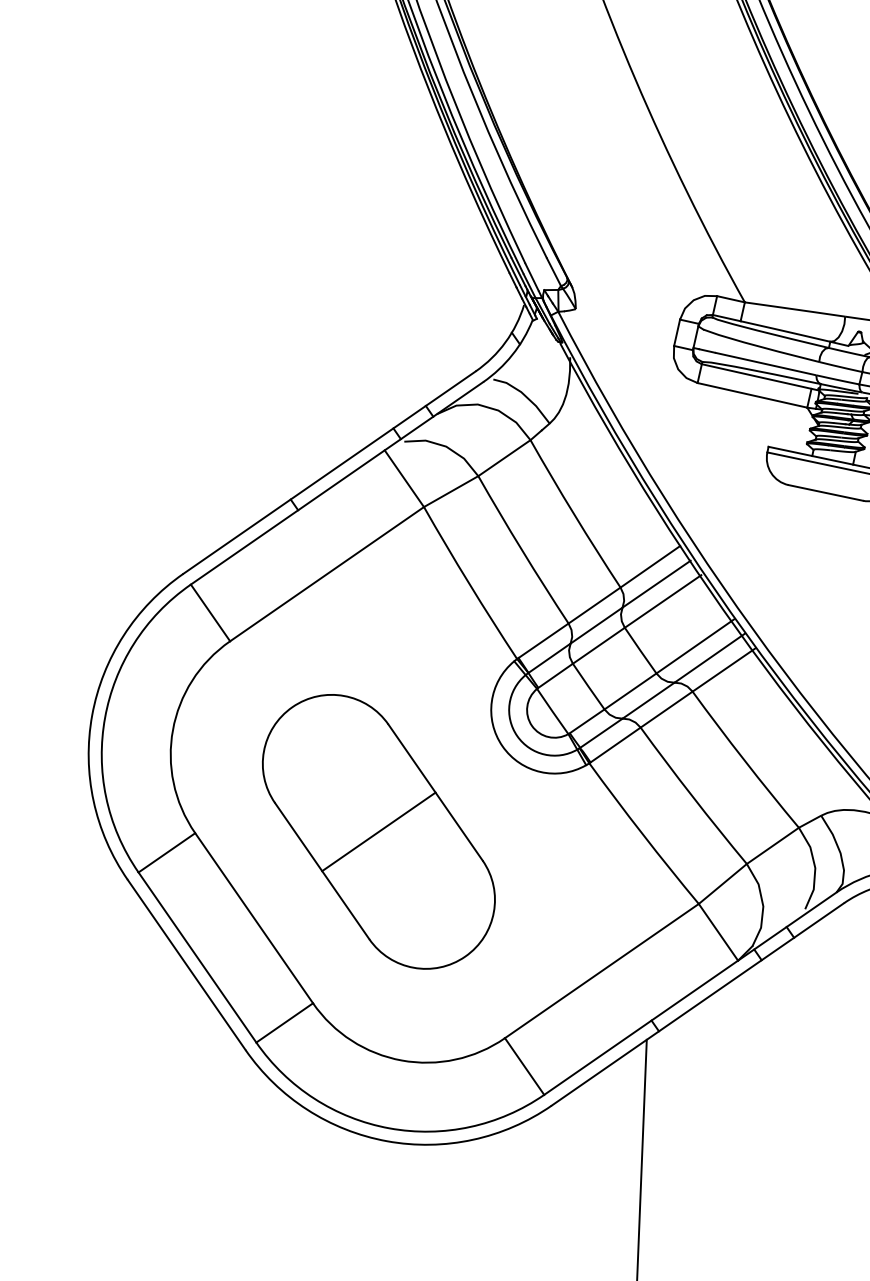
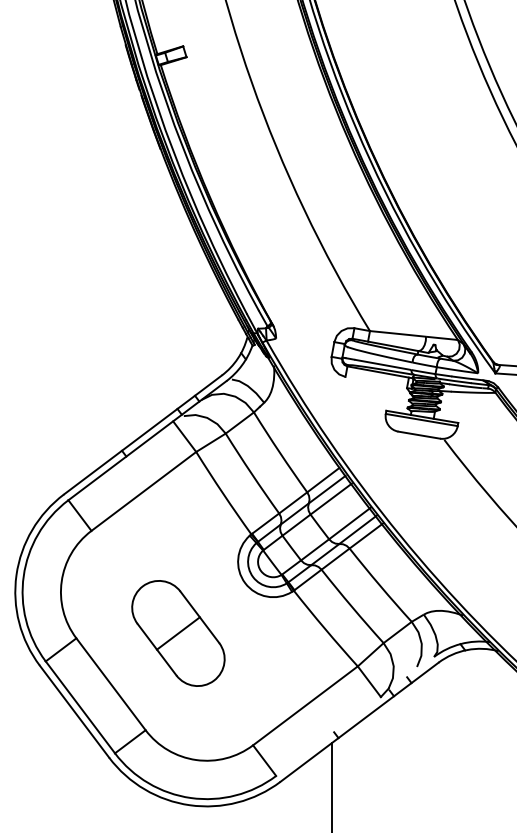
line: (752, 395) -> (376, 382), removed
part: (379, 831) -> (178, 633), size x0.7
line: (691, 991) -> (355, 715), removed

